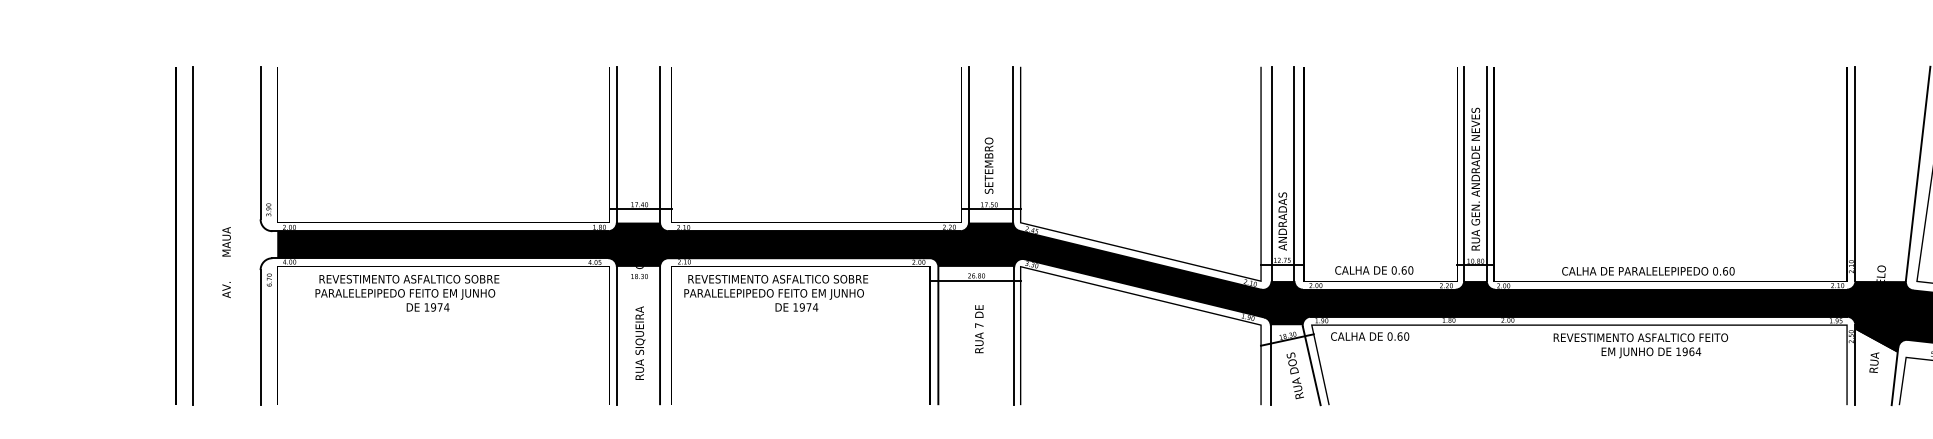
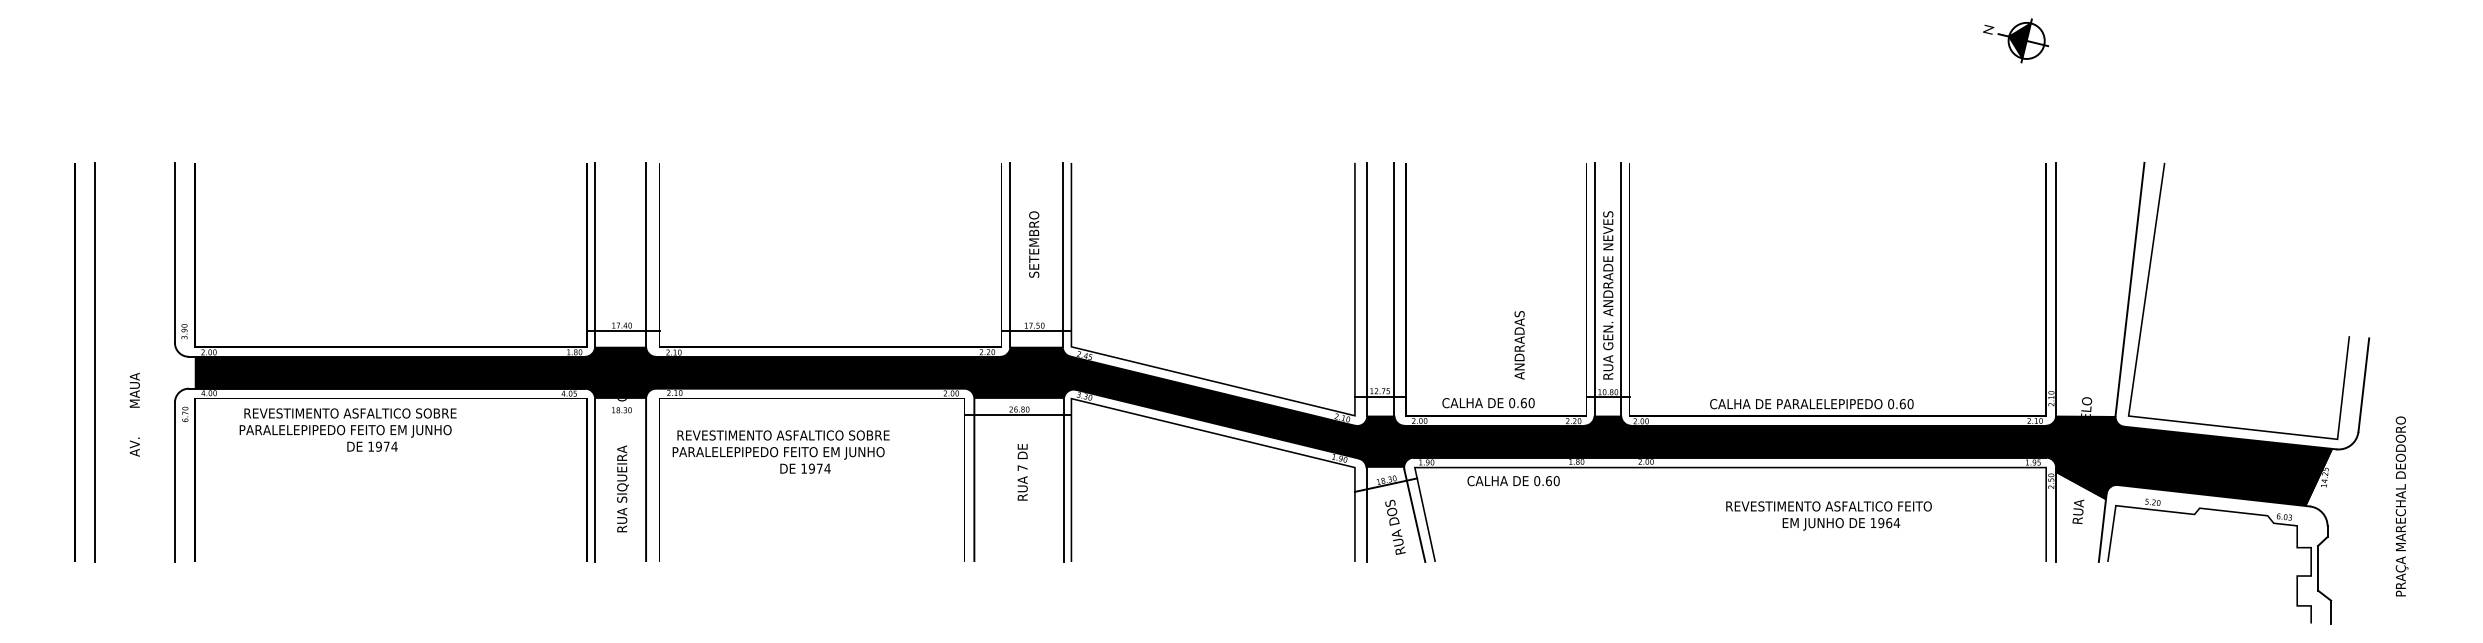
text: (989, 165) -> (1034, 244), moved
text: (1282, 221) -> (1519, 345), moved
text: (226, 262) -> (134, 414), moved
text: (775, 292) -> (780, 451), moved
text: (1370, 336) -> (1513, 481), moved
text: (1640, 345) -> (1828, 515), moved

